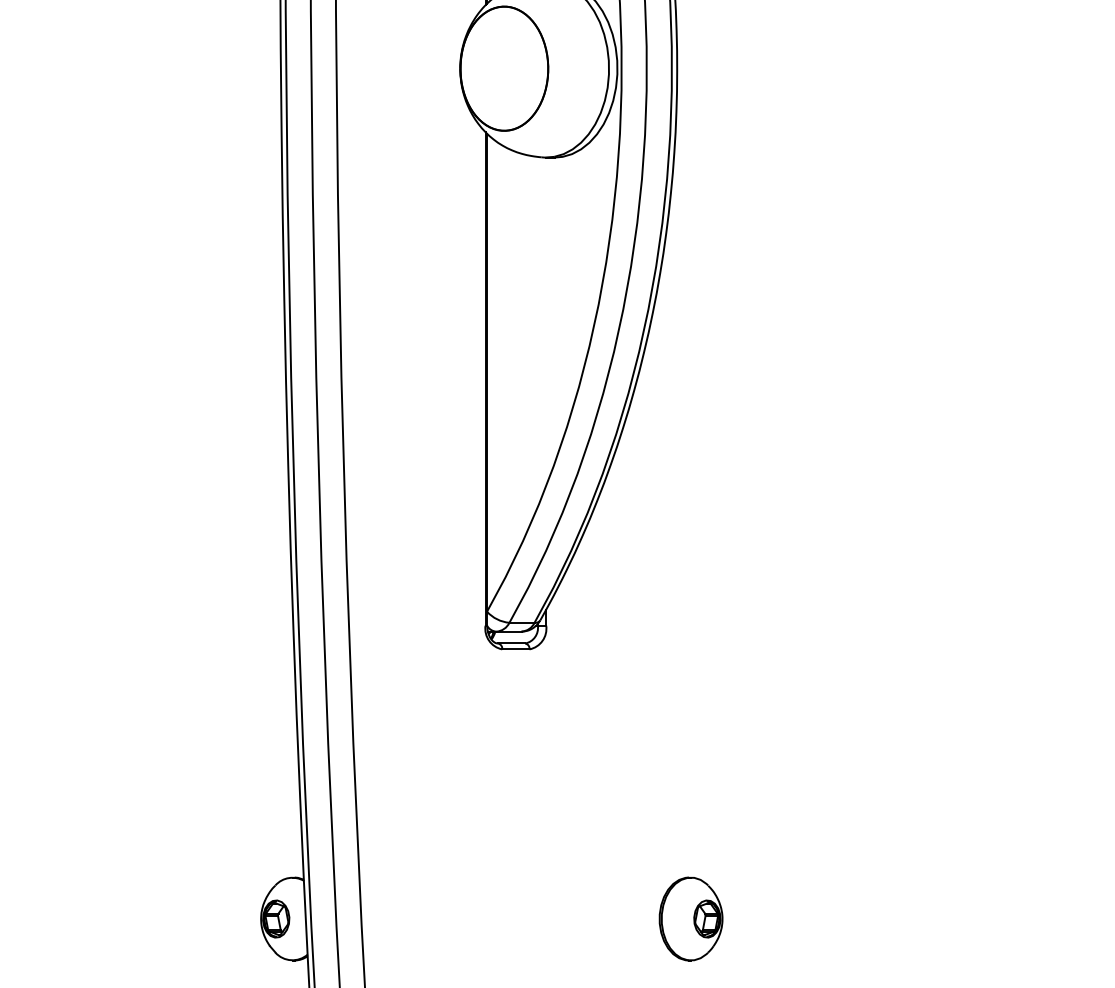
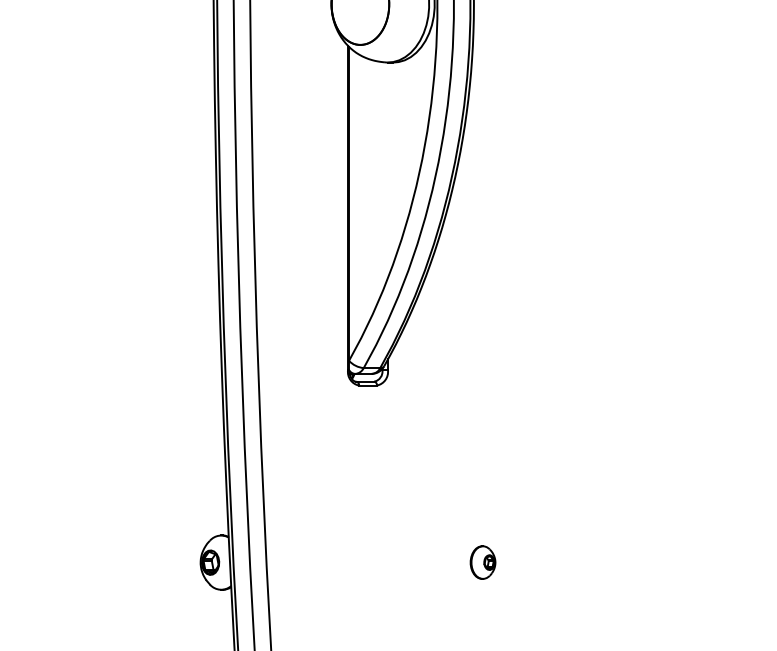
part: (690, 918) -> (482, 562), size x0.6

